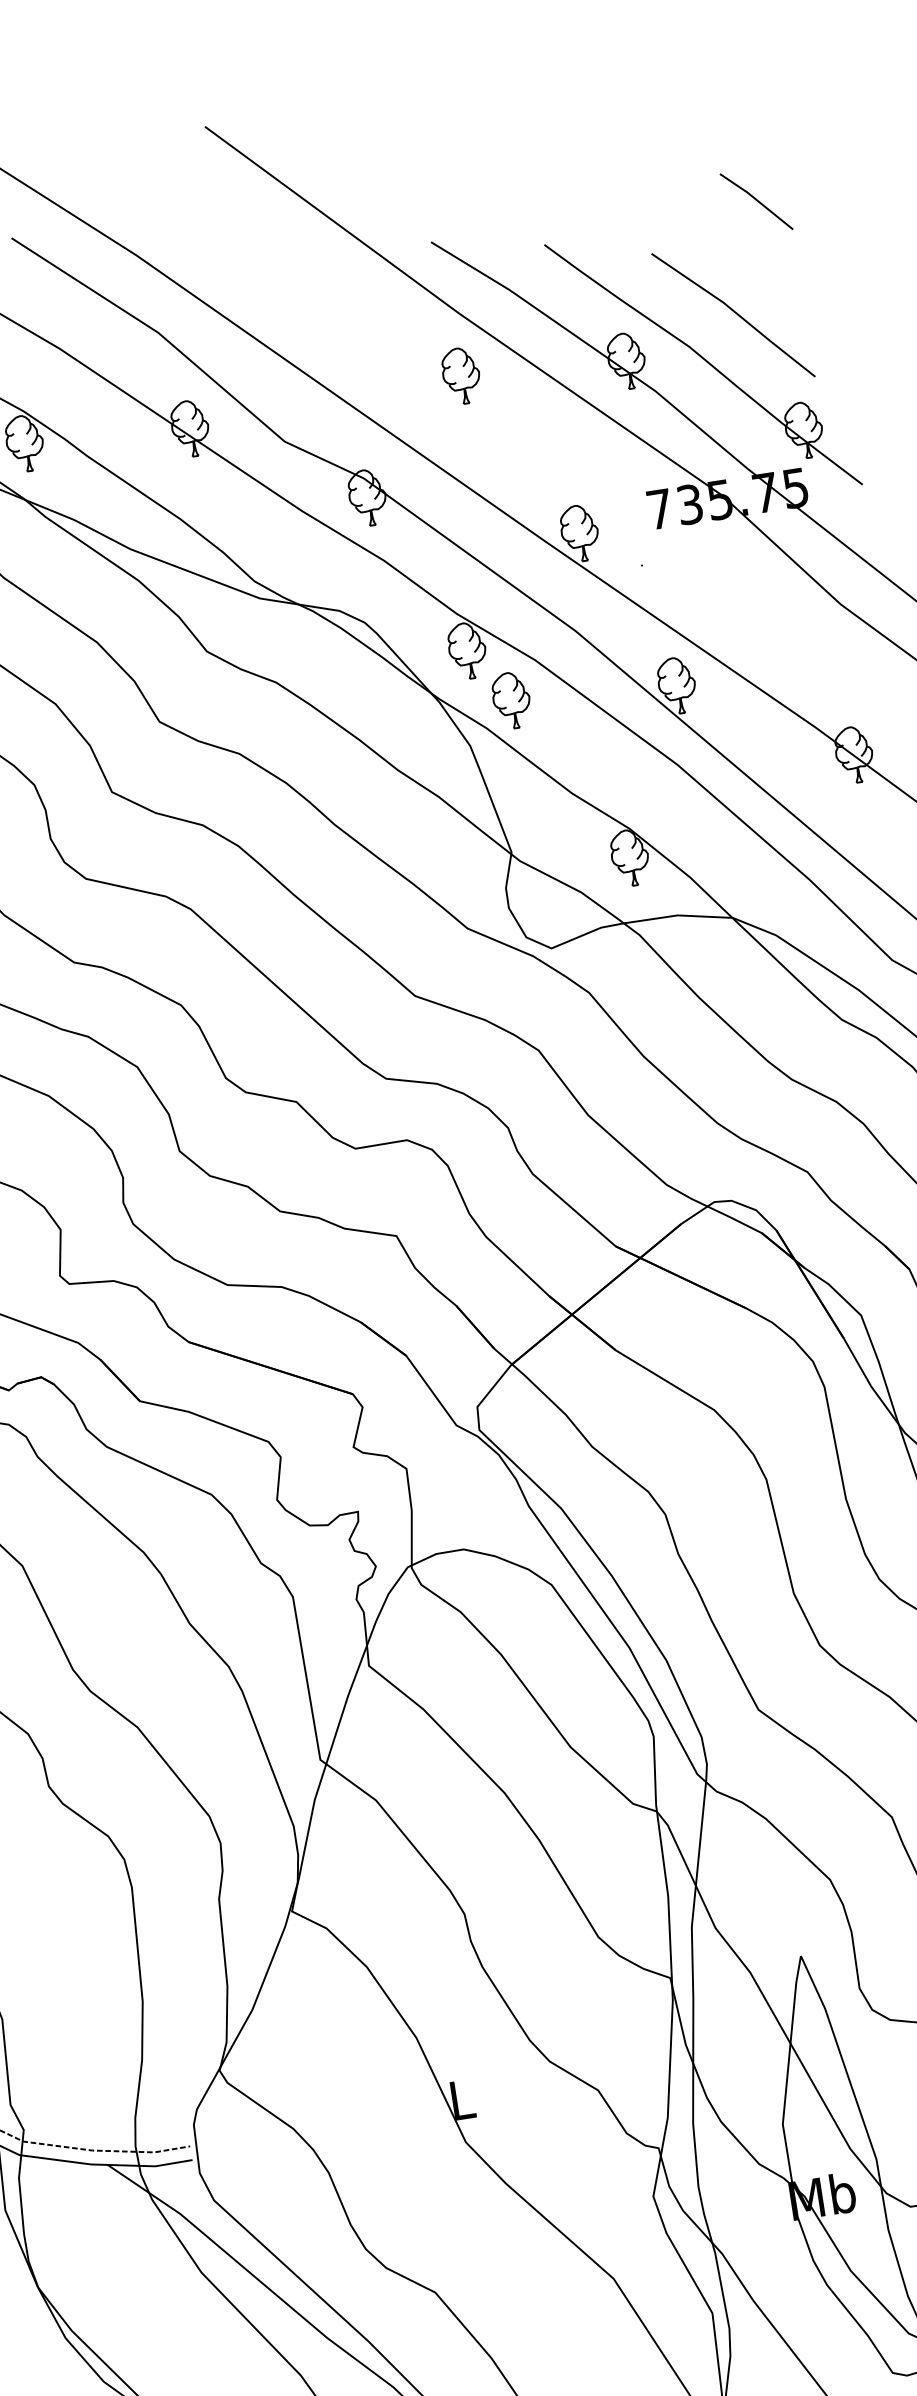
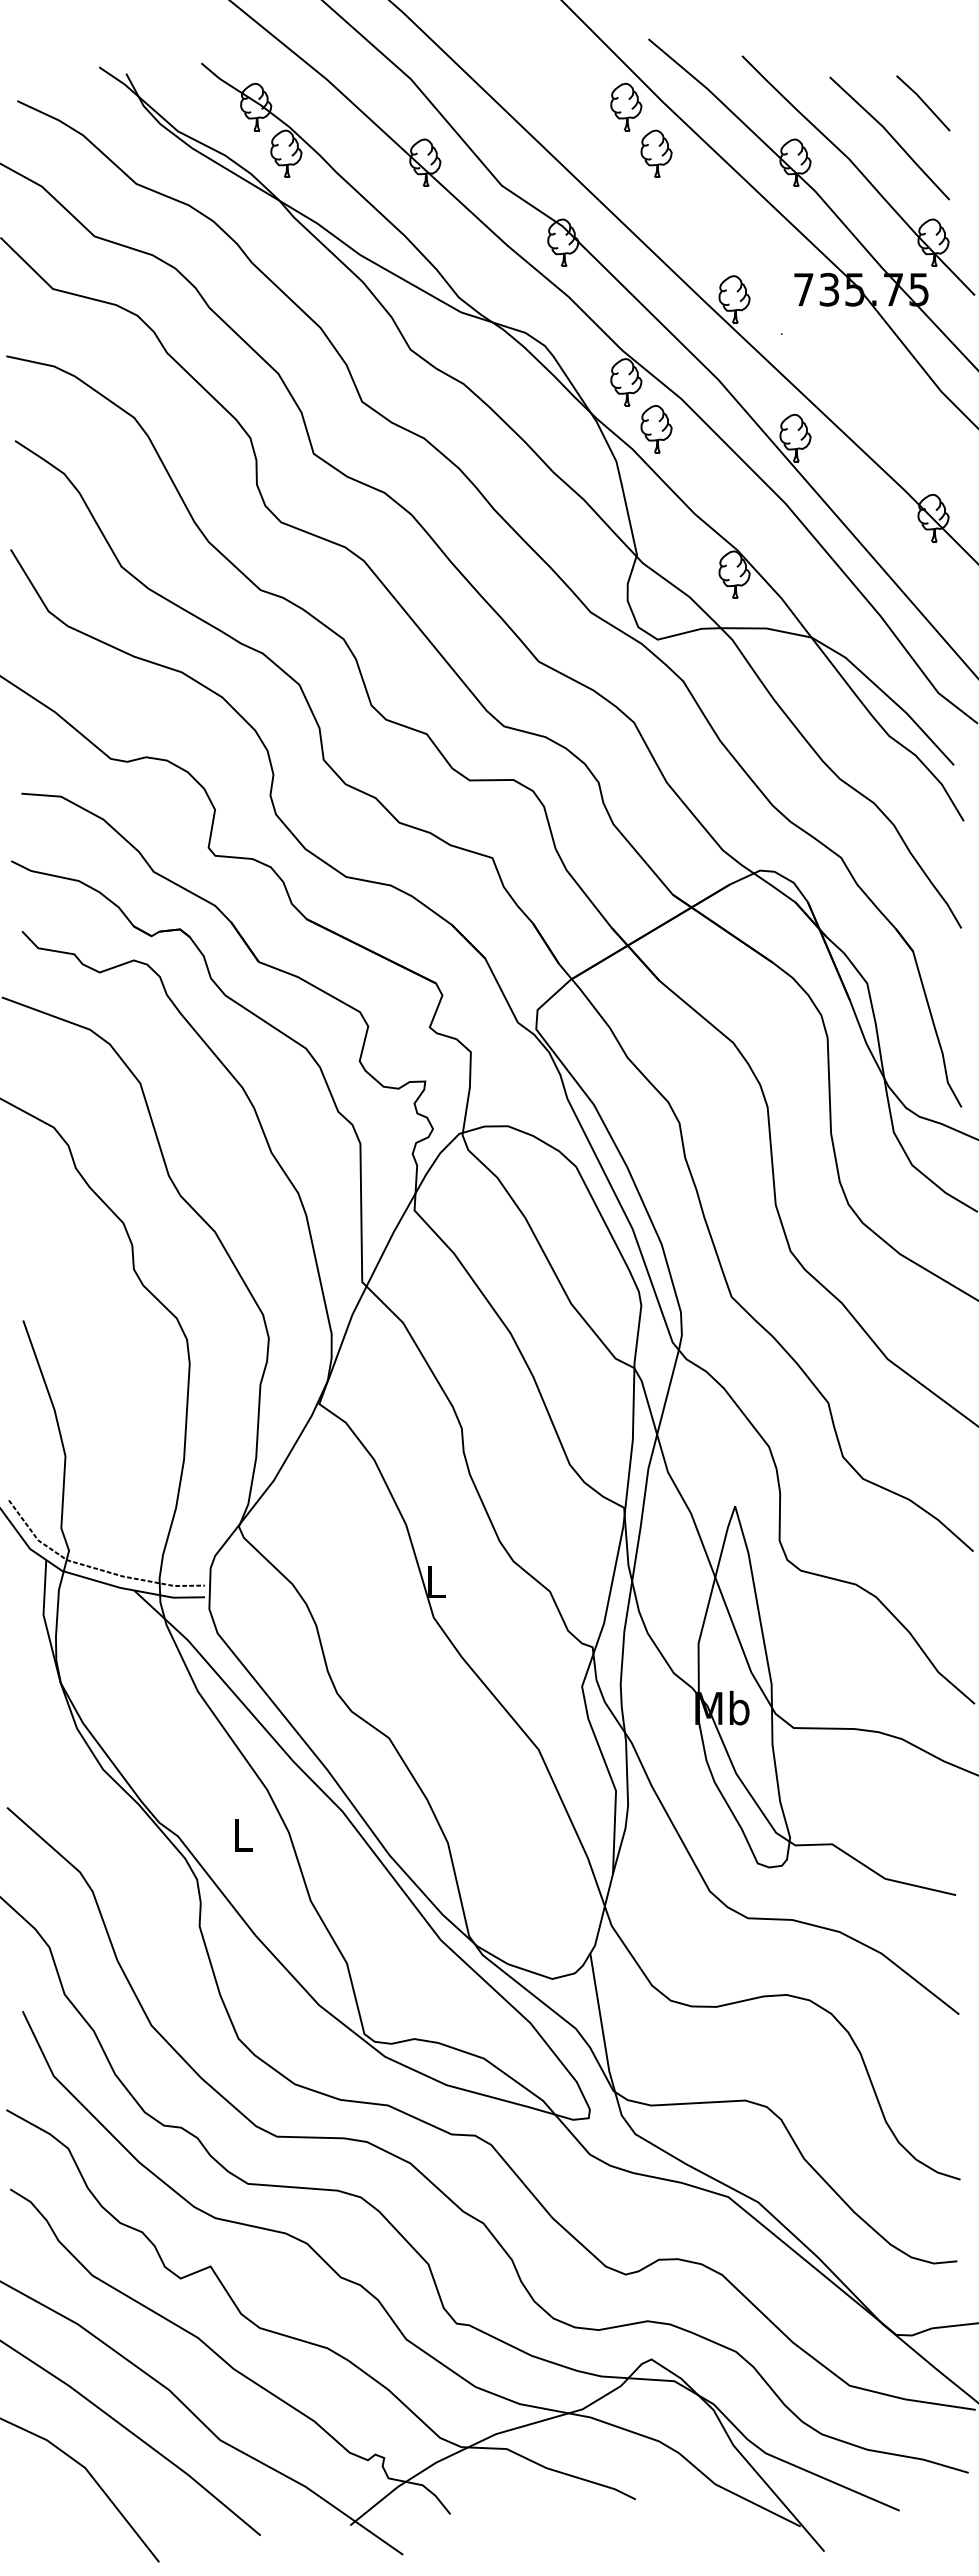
line: (756, 201) -> (923, 103), moved
part: (417, 325) -> (626, 106), added

